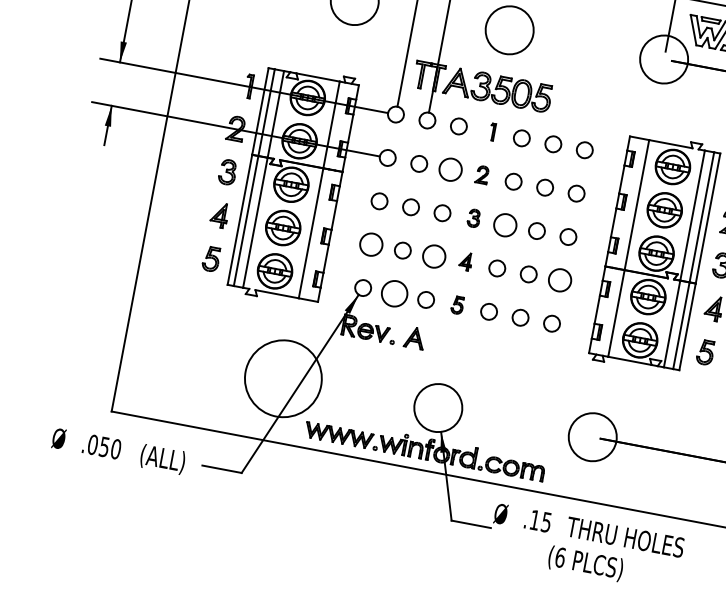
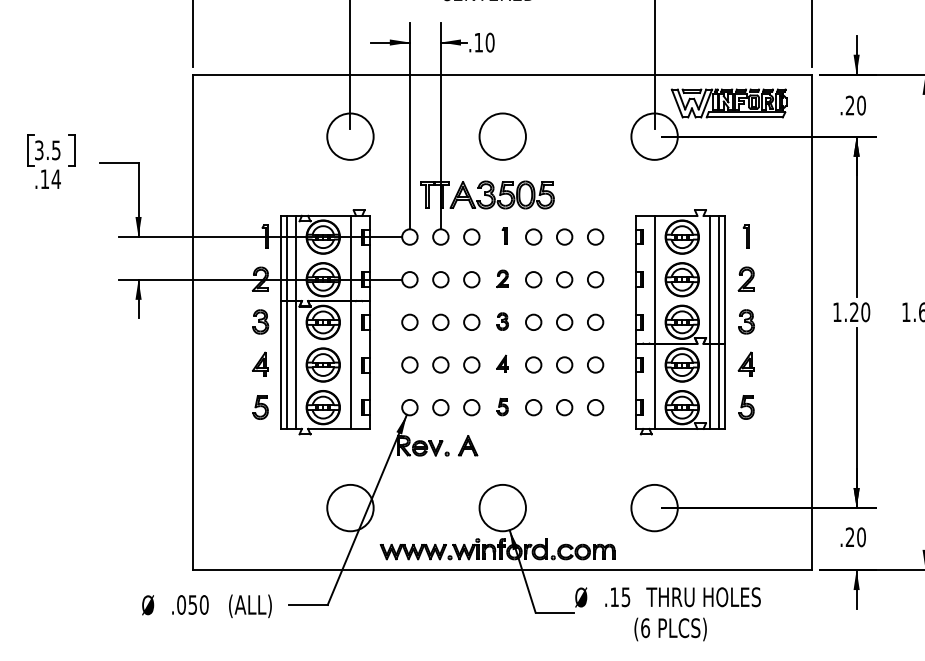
circle: (450, 169) -> (471, 279), size x0.71
circle: (505, 224) -> (533, 321), size x0.71
circle: (371, 244) -> (409, 364), size x0.71
circle: (434, 256) -> (471, 364), size x0.71
circle: (560, 279) -> (595, 364), size x0.71
circle: (394, 293) -> (440, 407), size x0.62
circle: (283, 378) -> (350, 507), size x0.62

